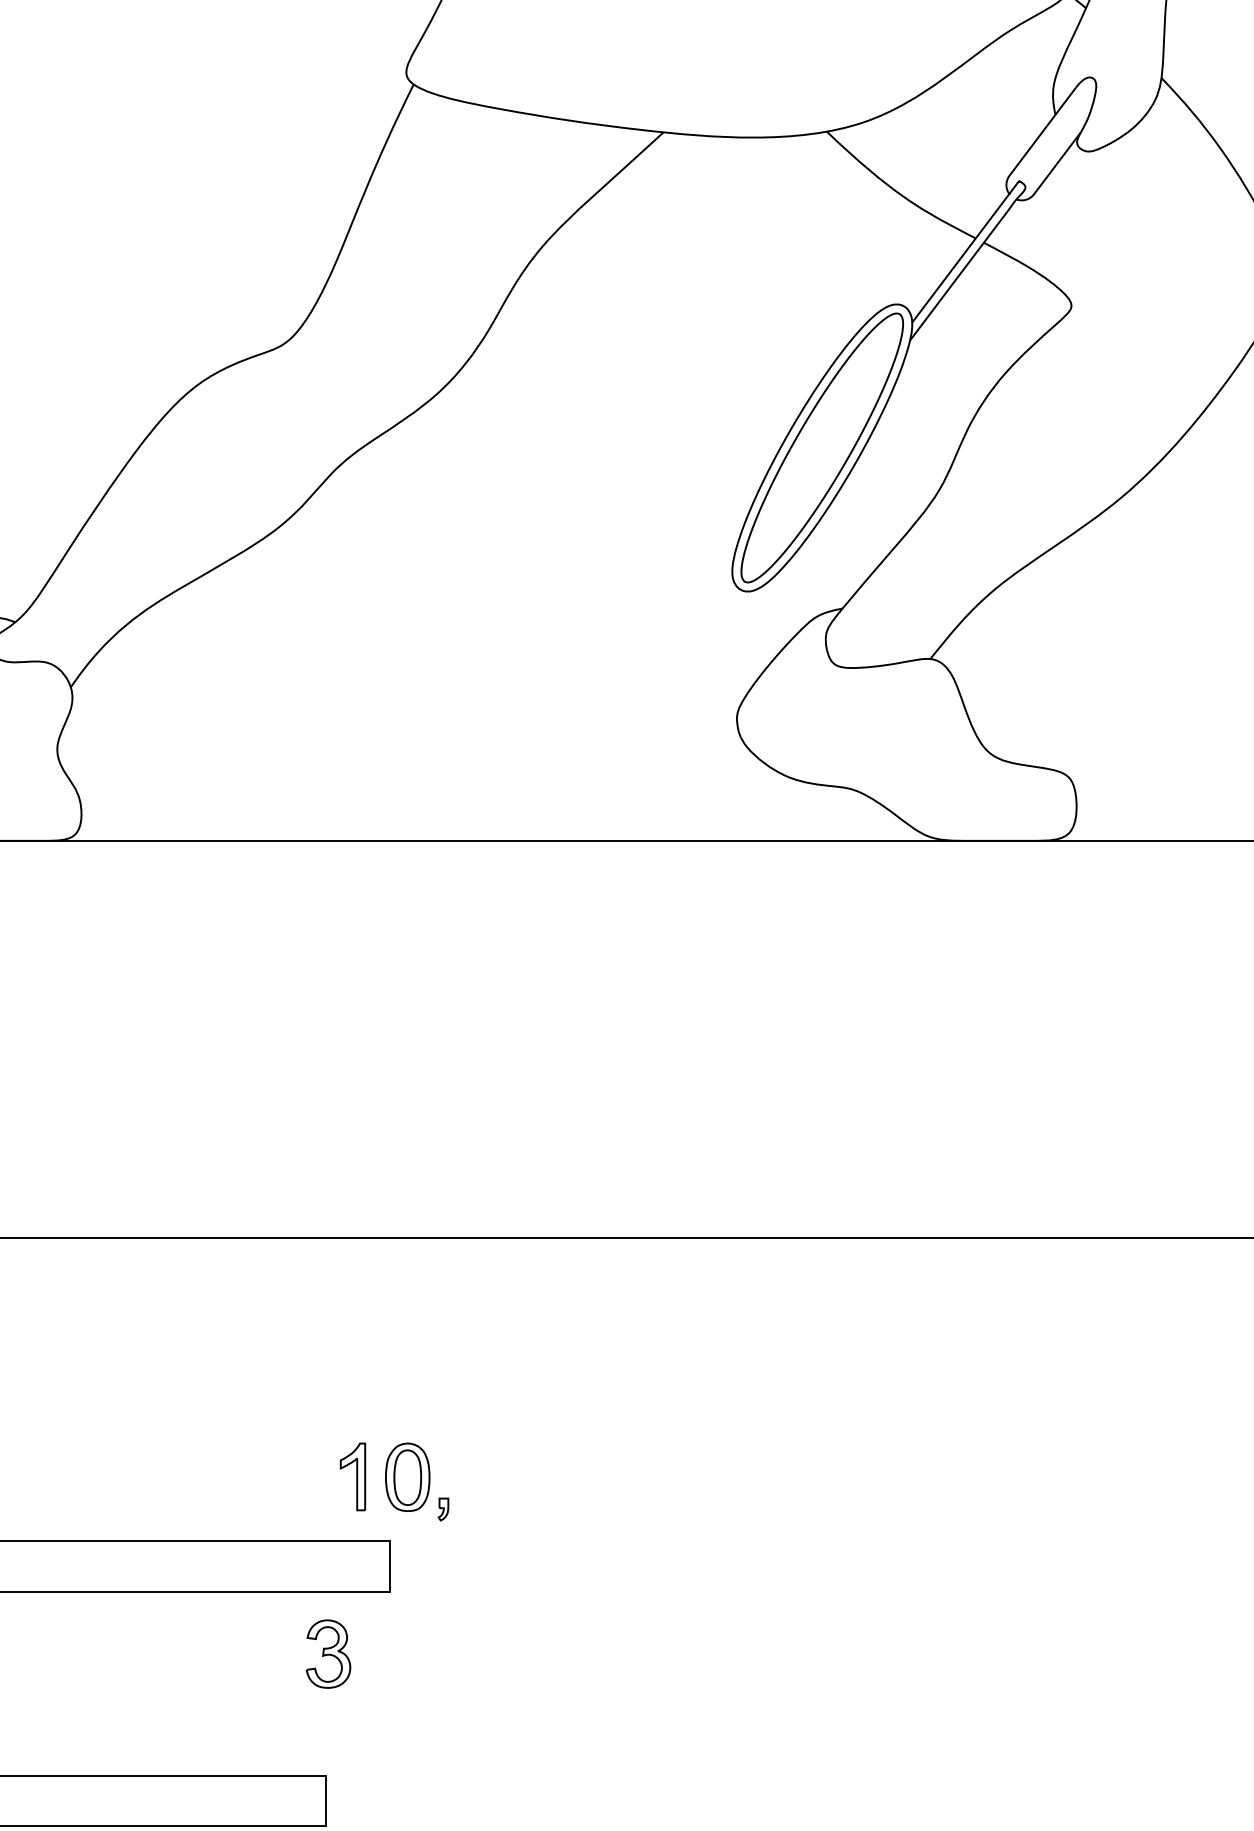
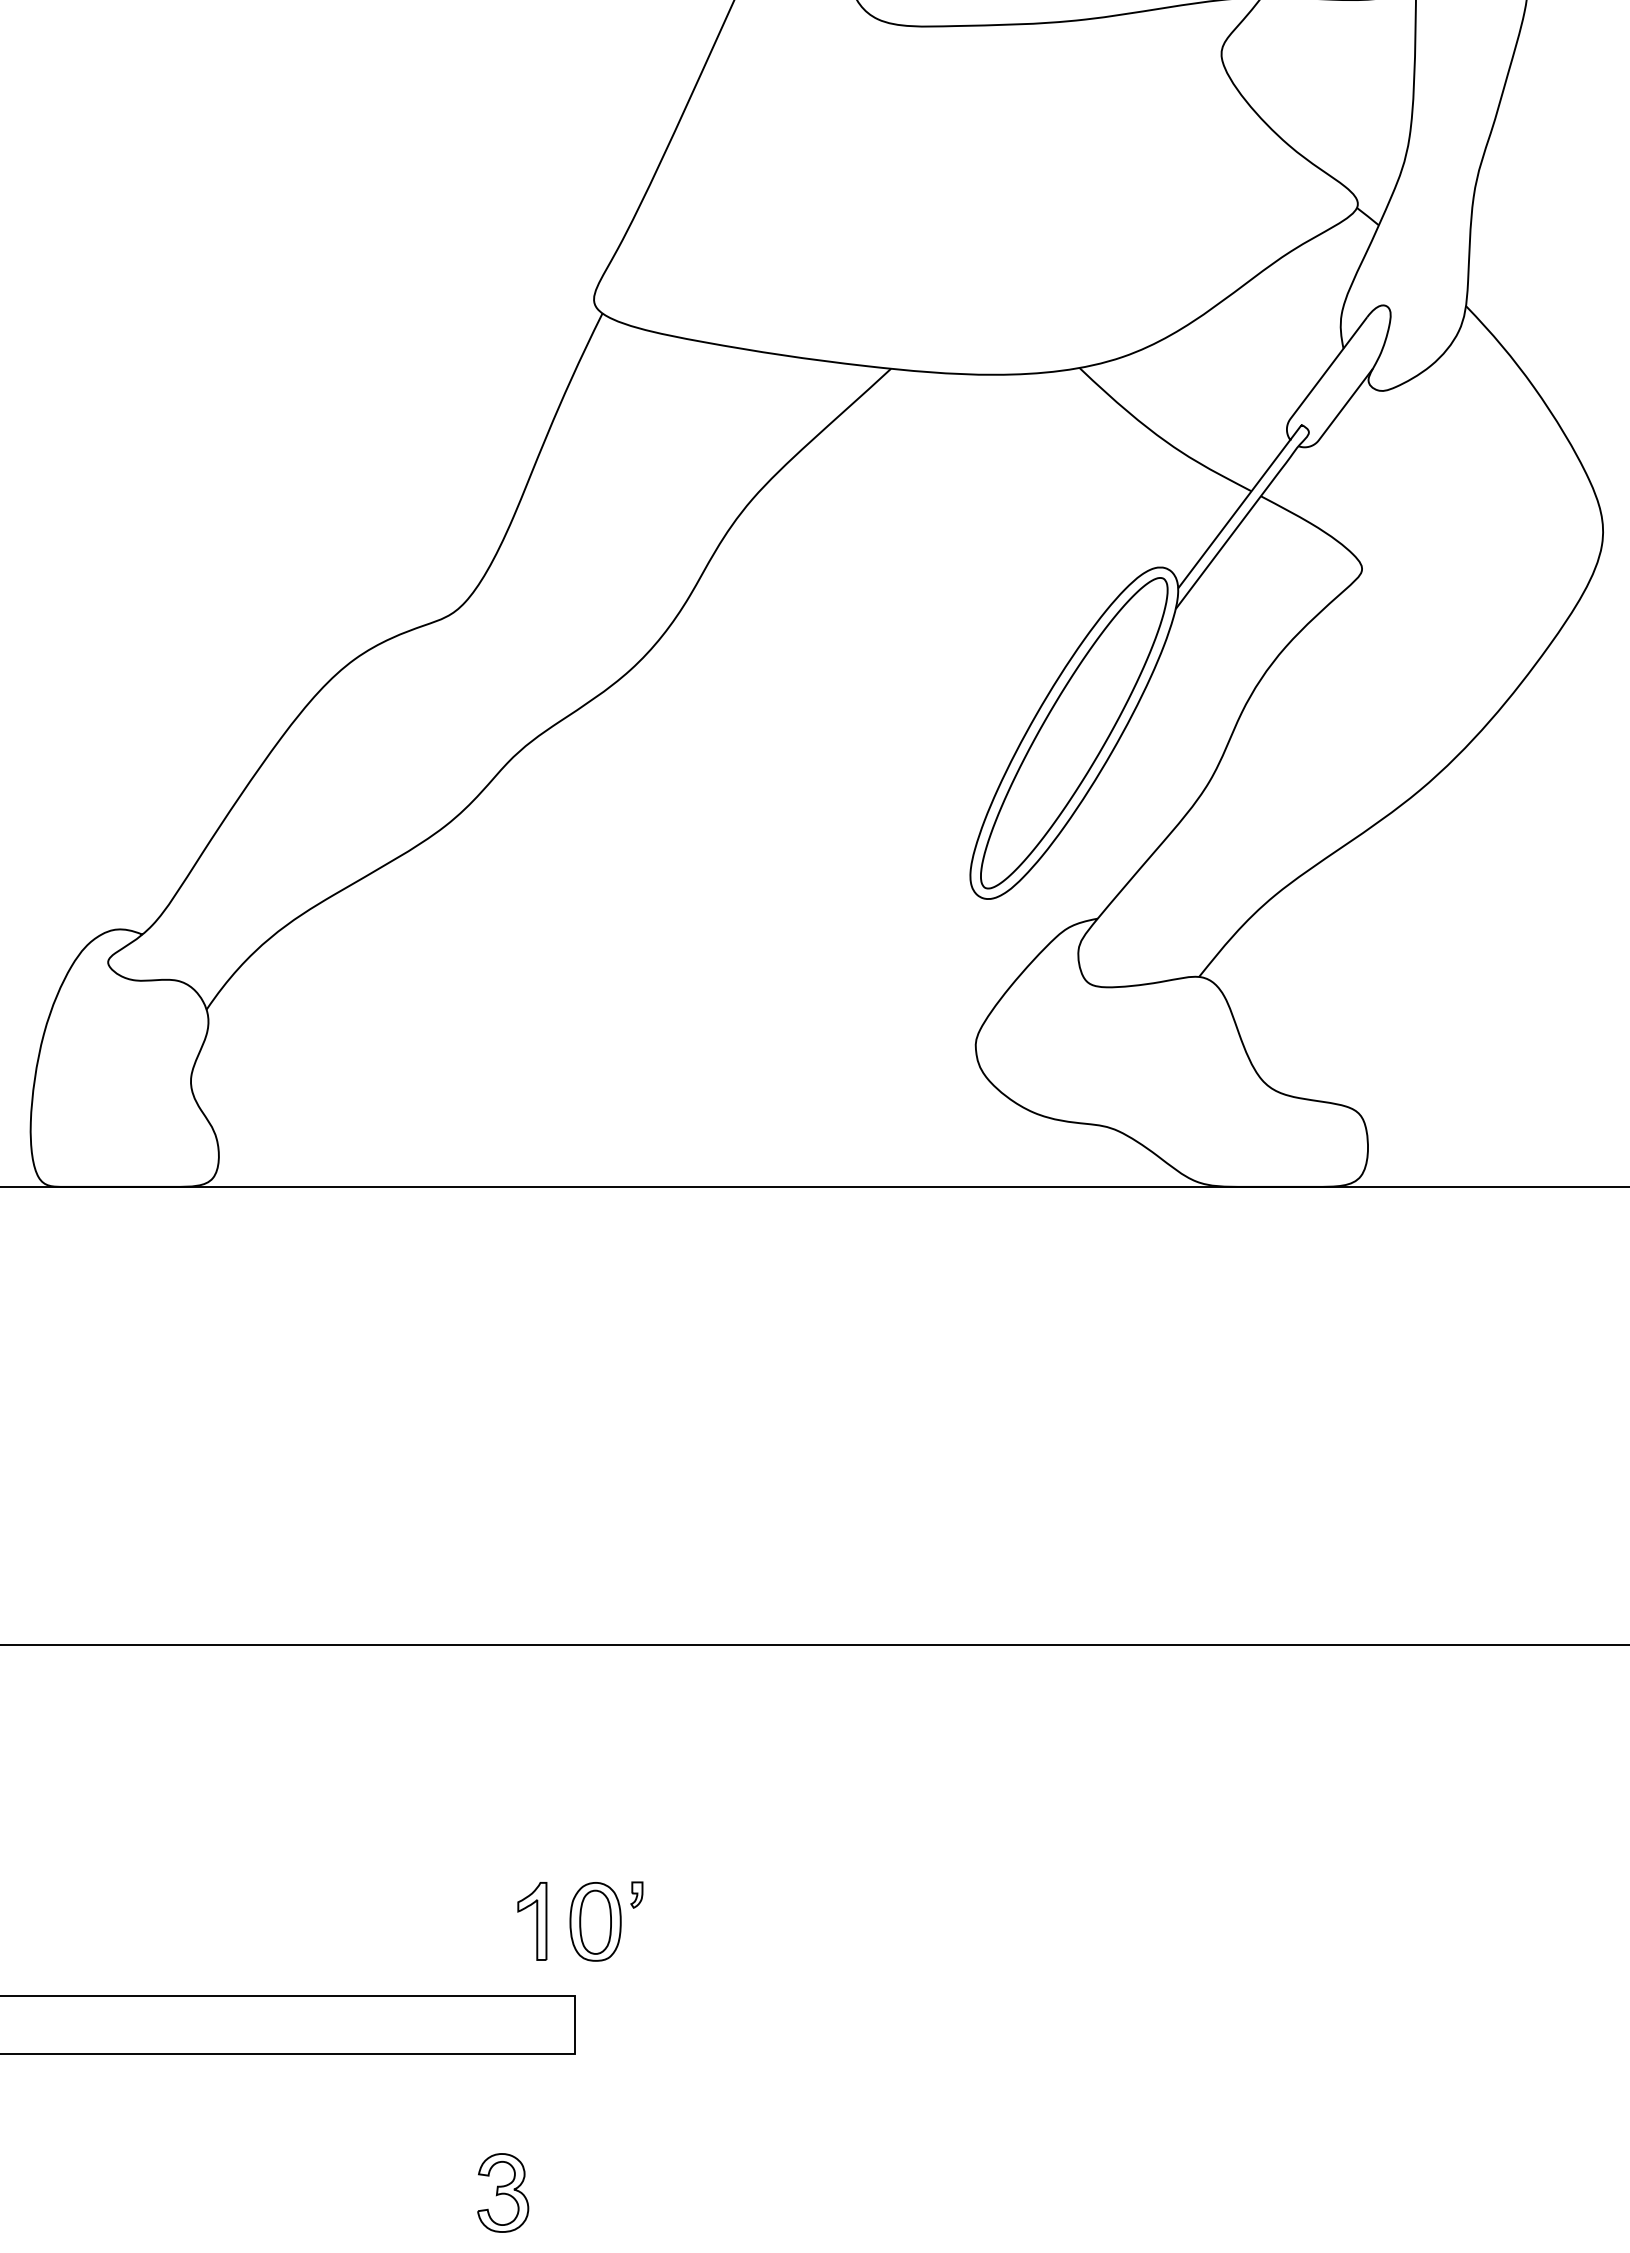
part: (443, 1509) -> (636, 1894), moved
part: (328, 1653) -> (503, 2192), moved

